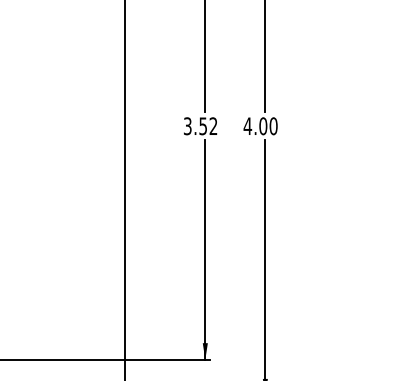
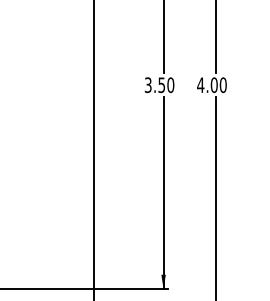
text: (213, 126) -> (170, 85), 3.52 -> 3.50

